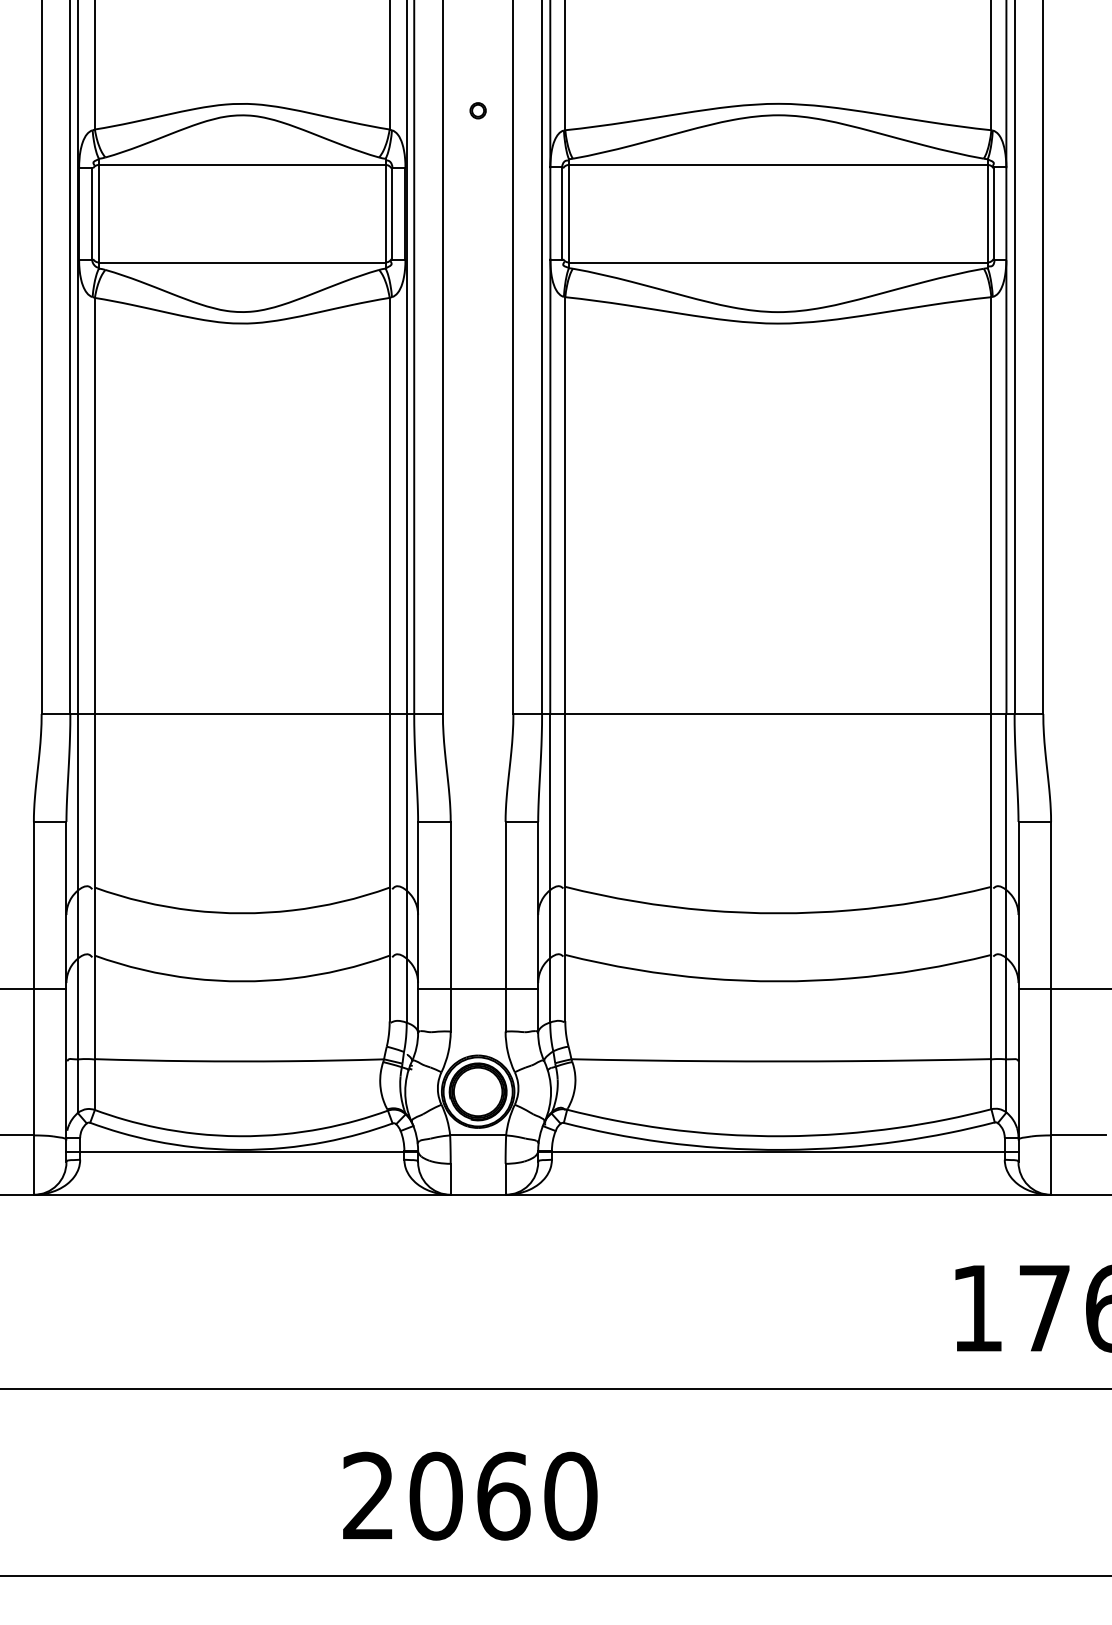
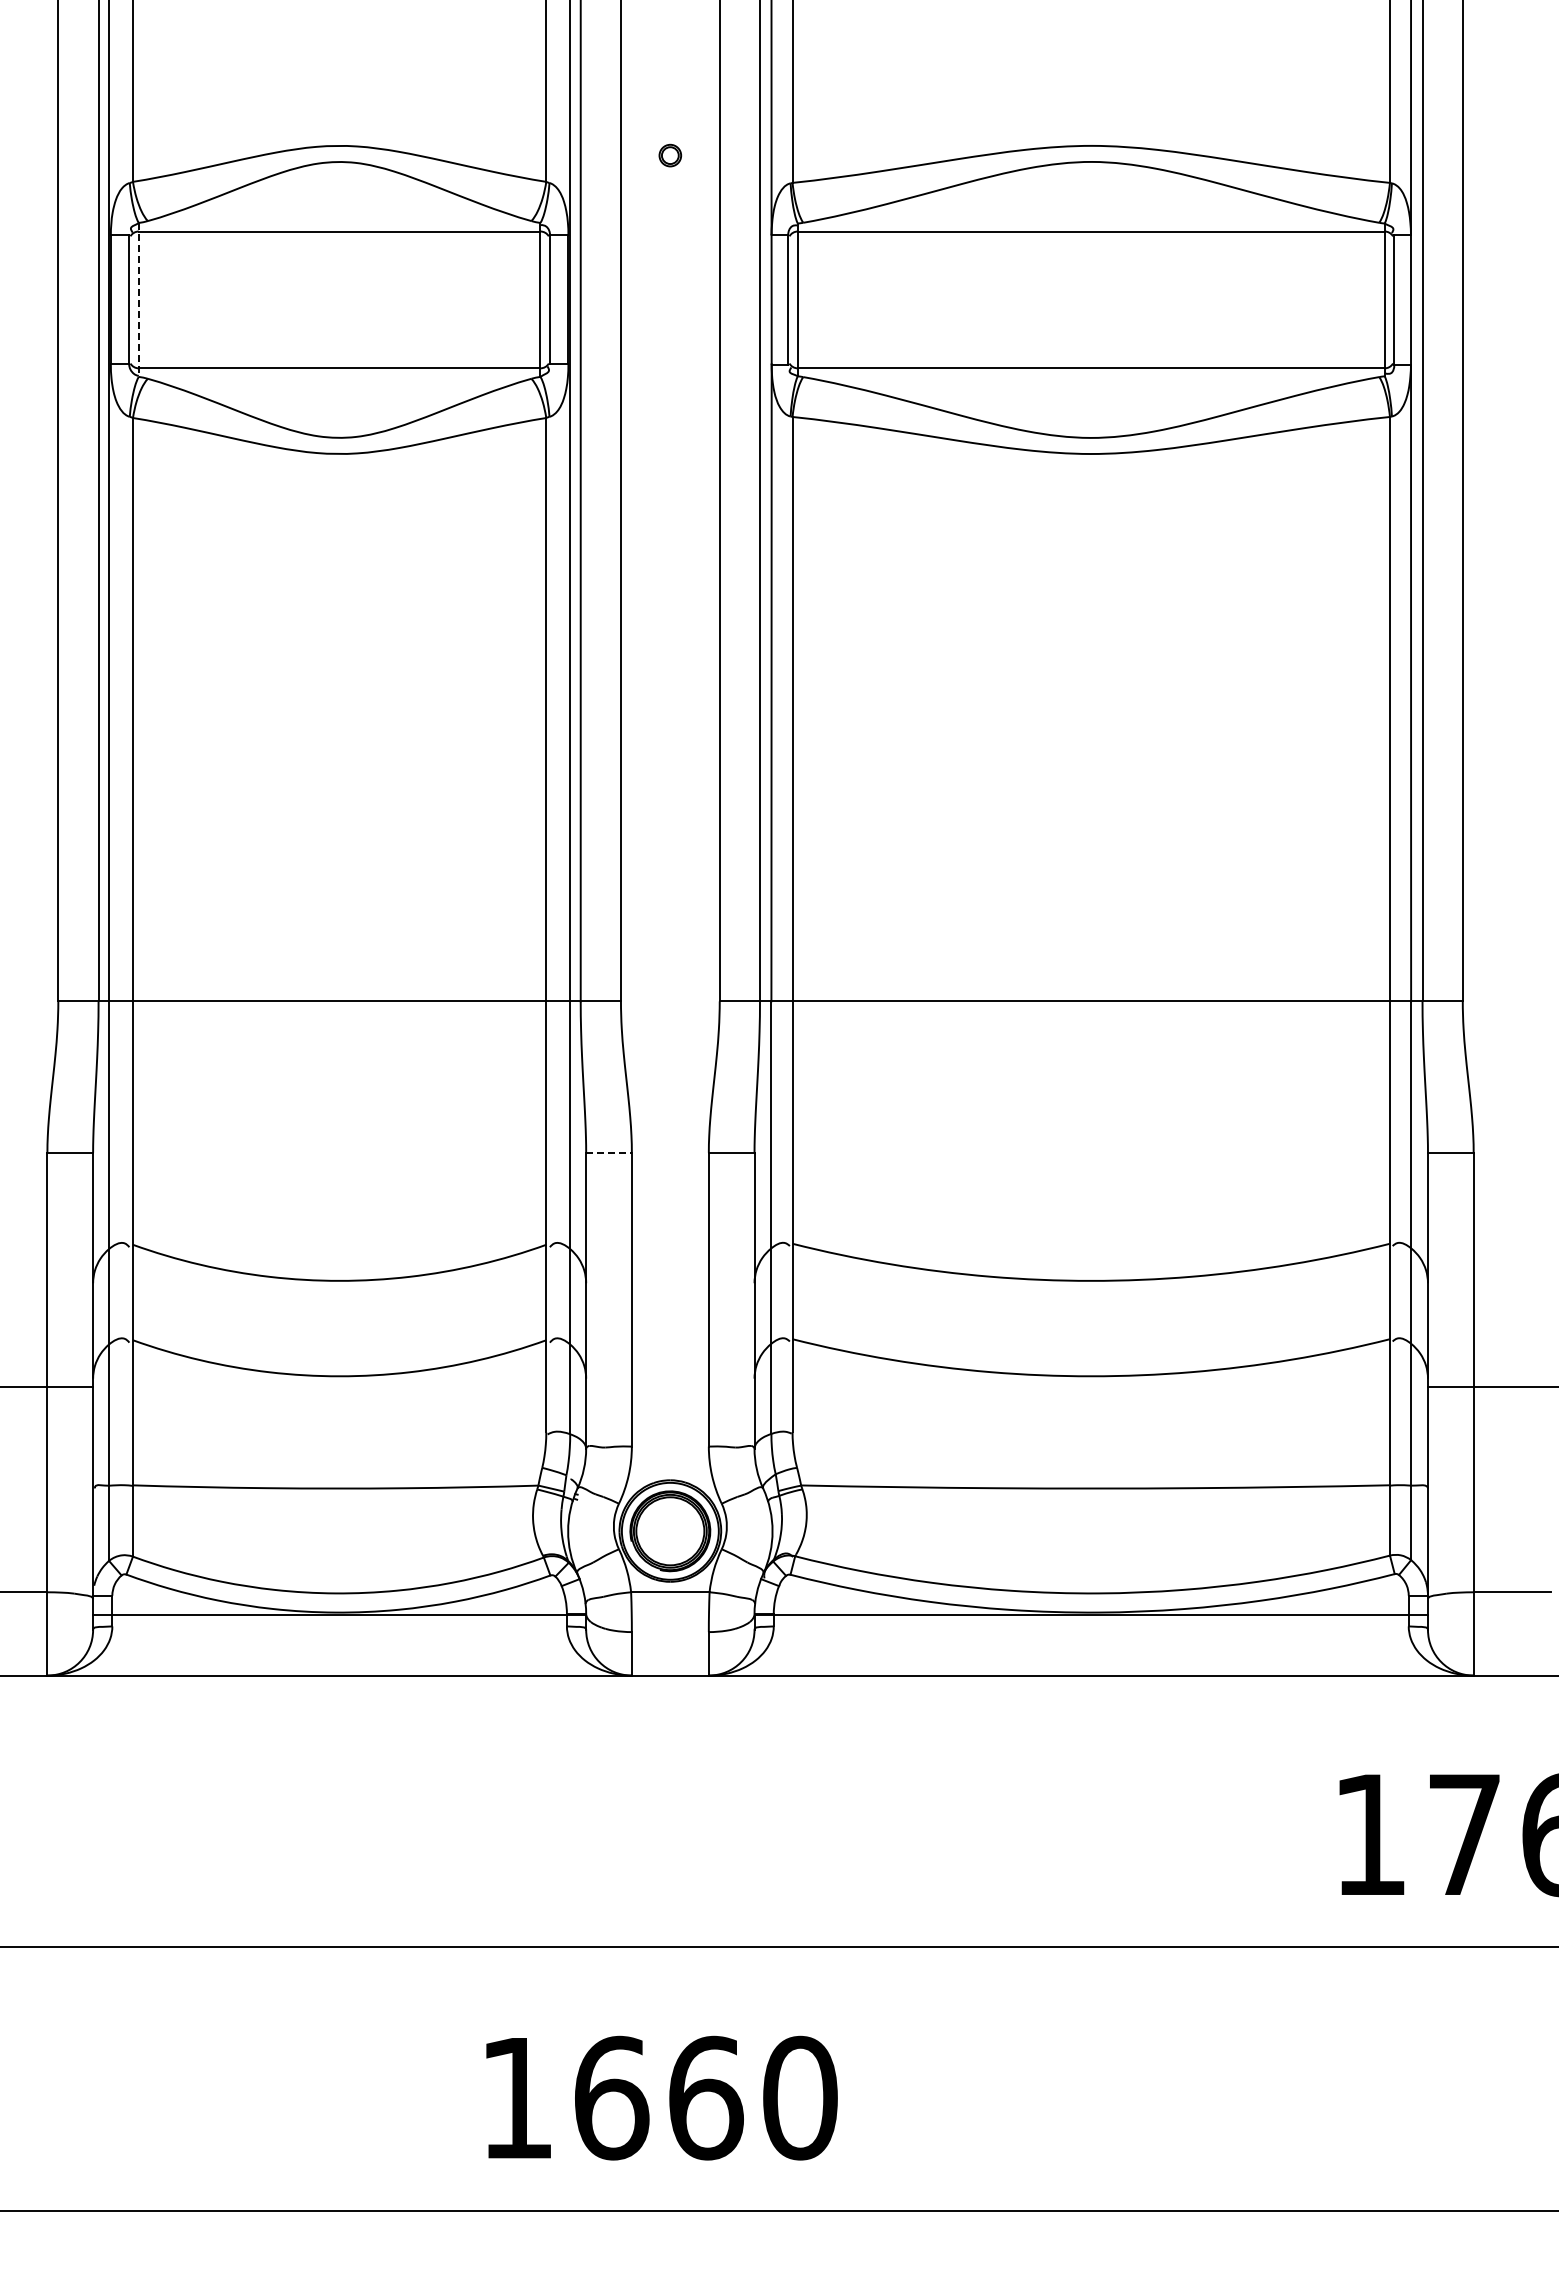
line: (98, 213) -> (138, 299), solid -> dashed
line: (434, 821) -> (609, 1152), solid -> dashed
line: (478, 989) -> (670, 1387), removed
text: (403, 1495) -> (565, 2097), 2060 -> 1660

